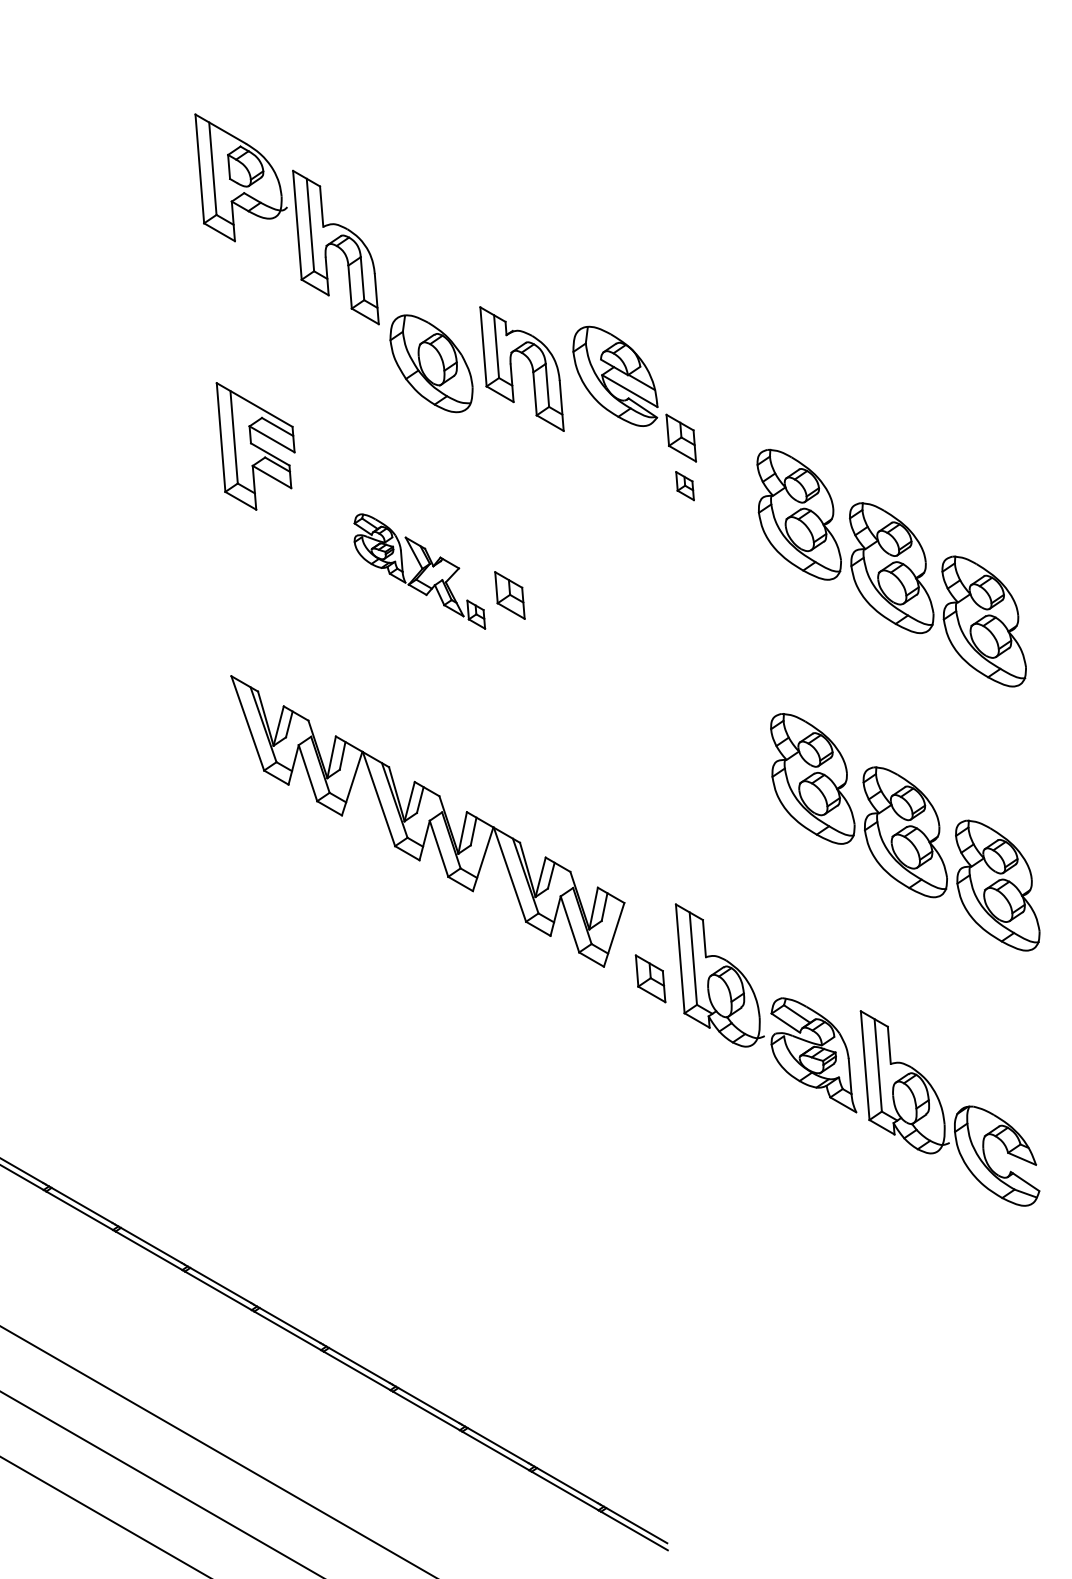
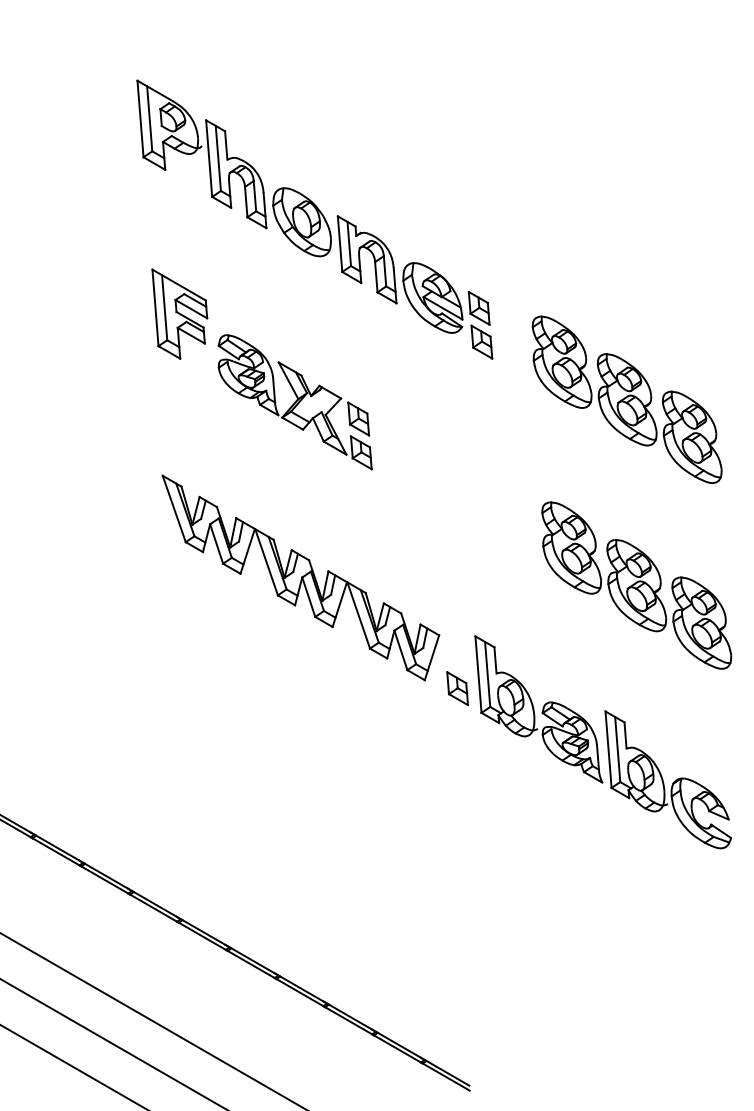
part: (431, 363) -> (302, 222), moved
part: (615, 375) -> (432, 297), moved
part: (684, 485) -> (481, 341), size x1.67
part: (419, 571) -> (295, 402), size x1.67

